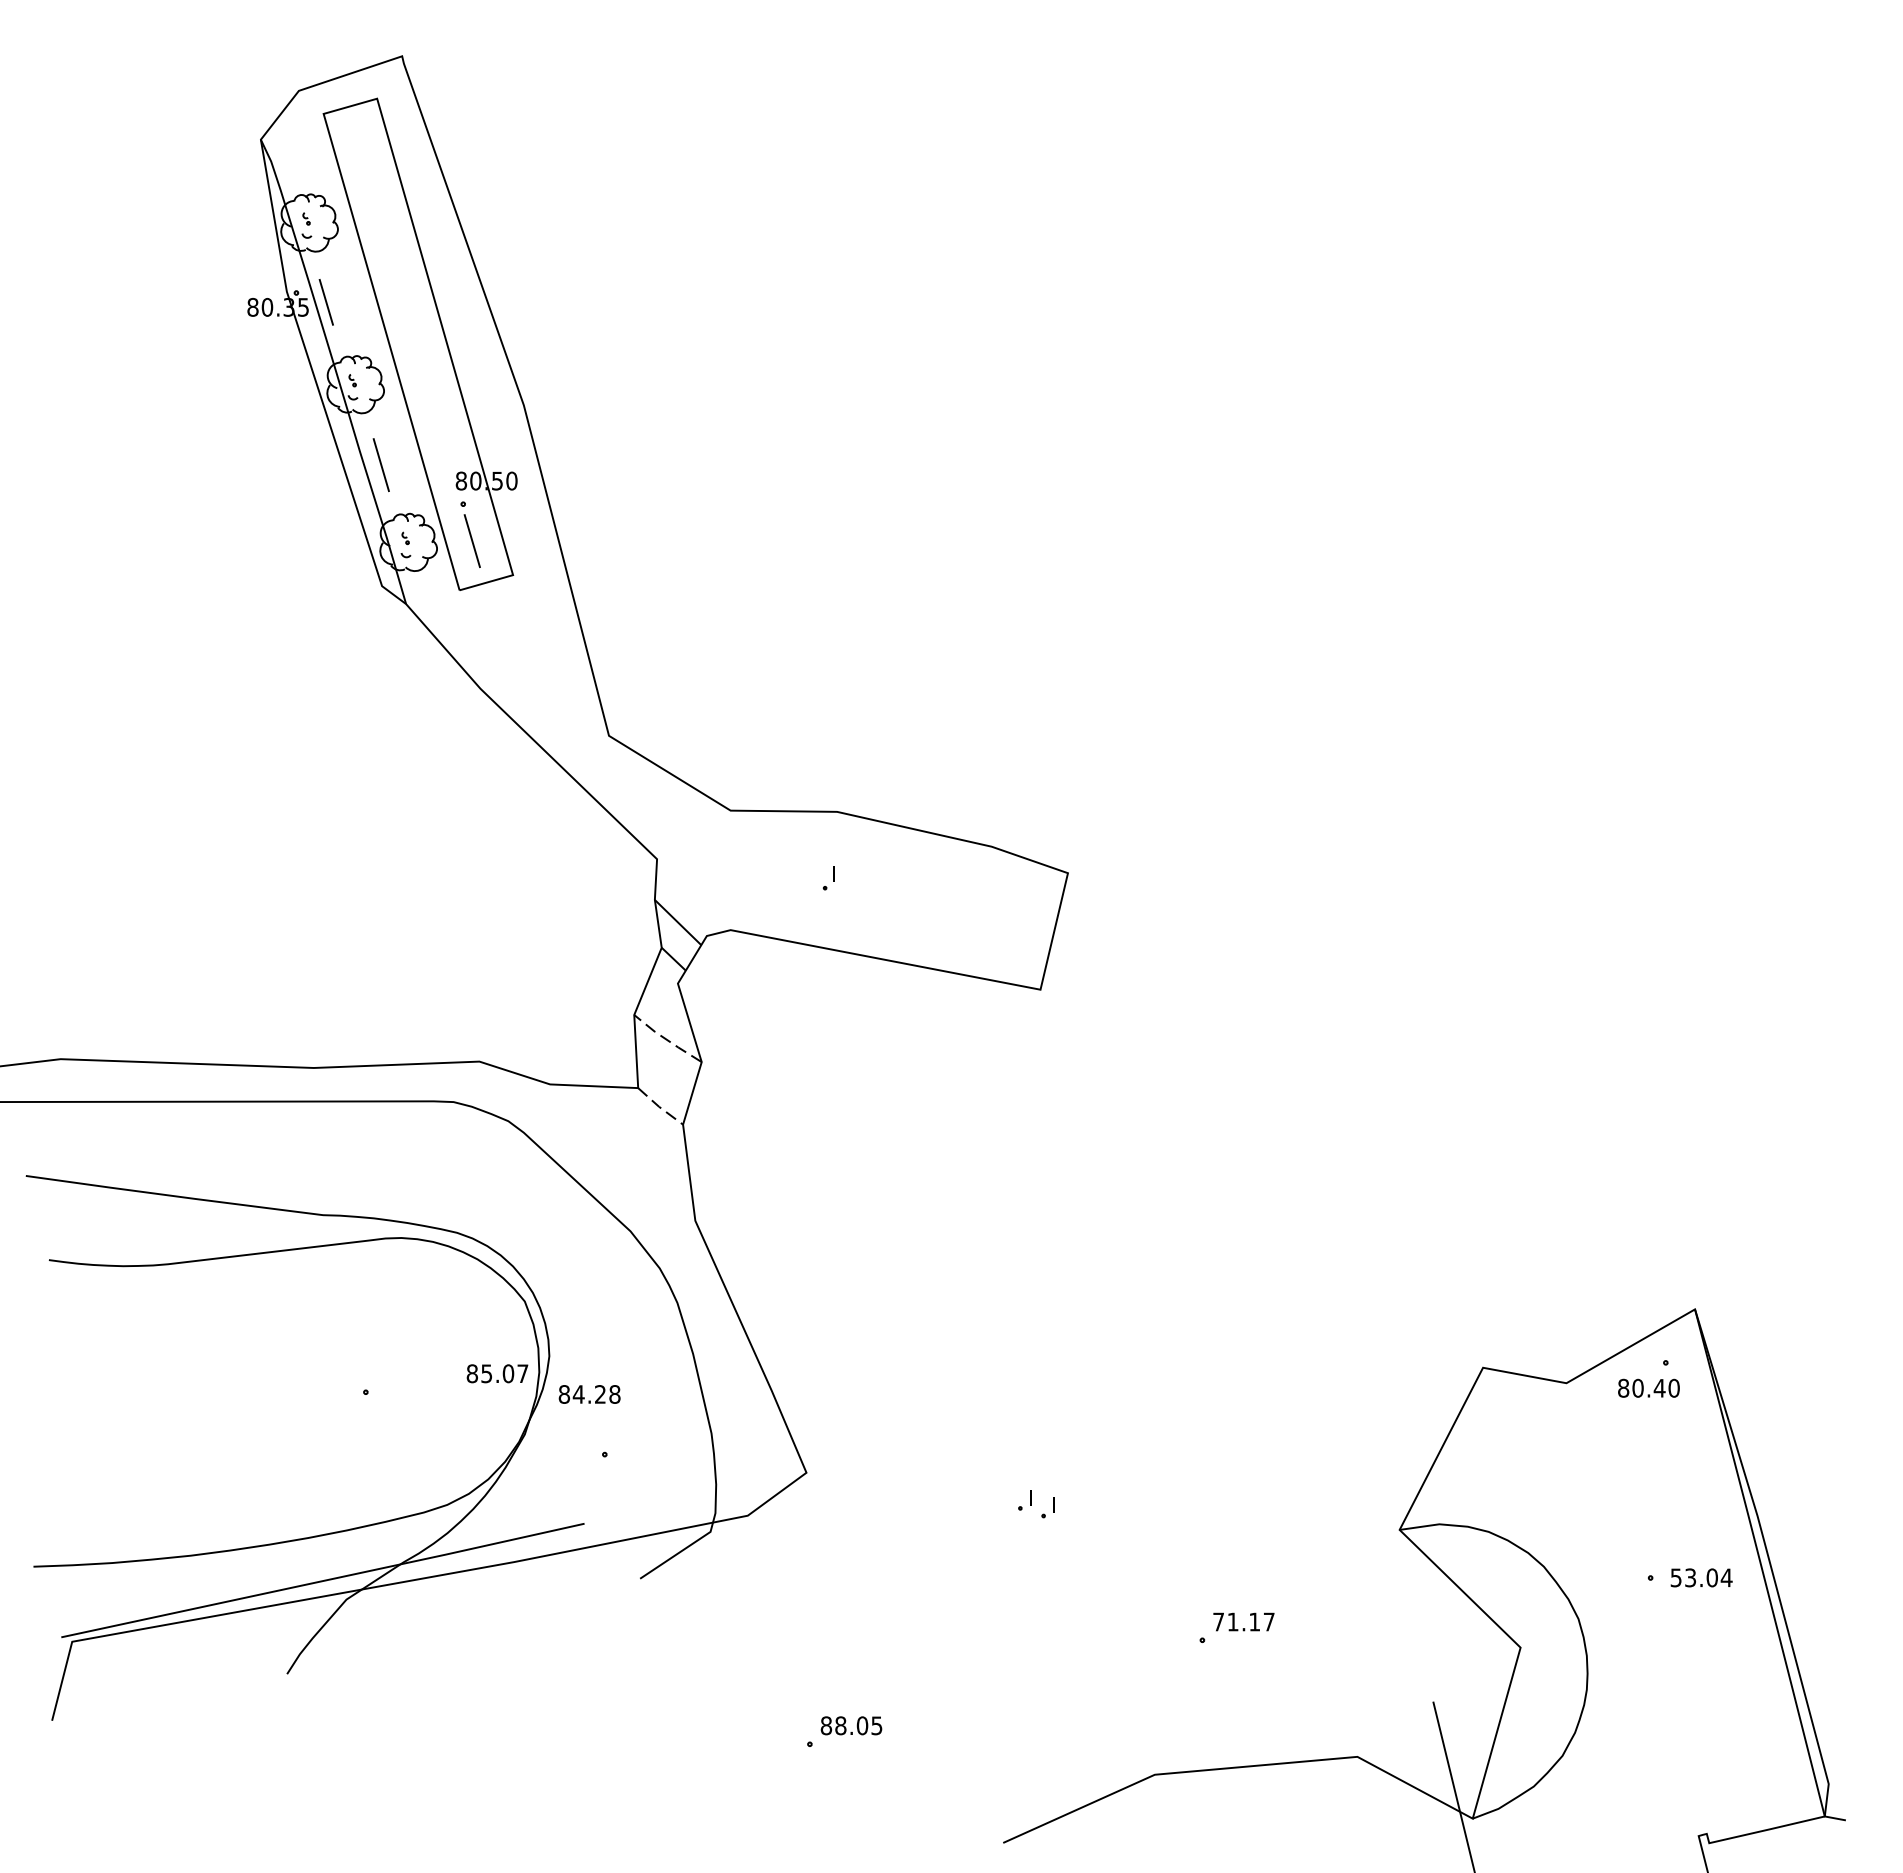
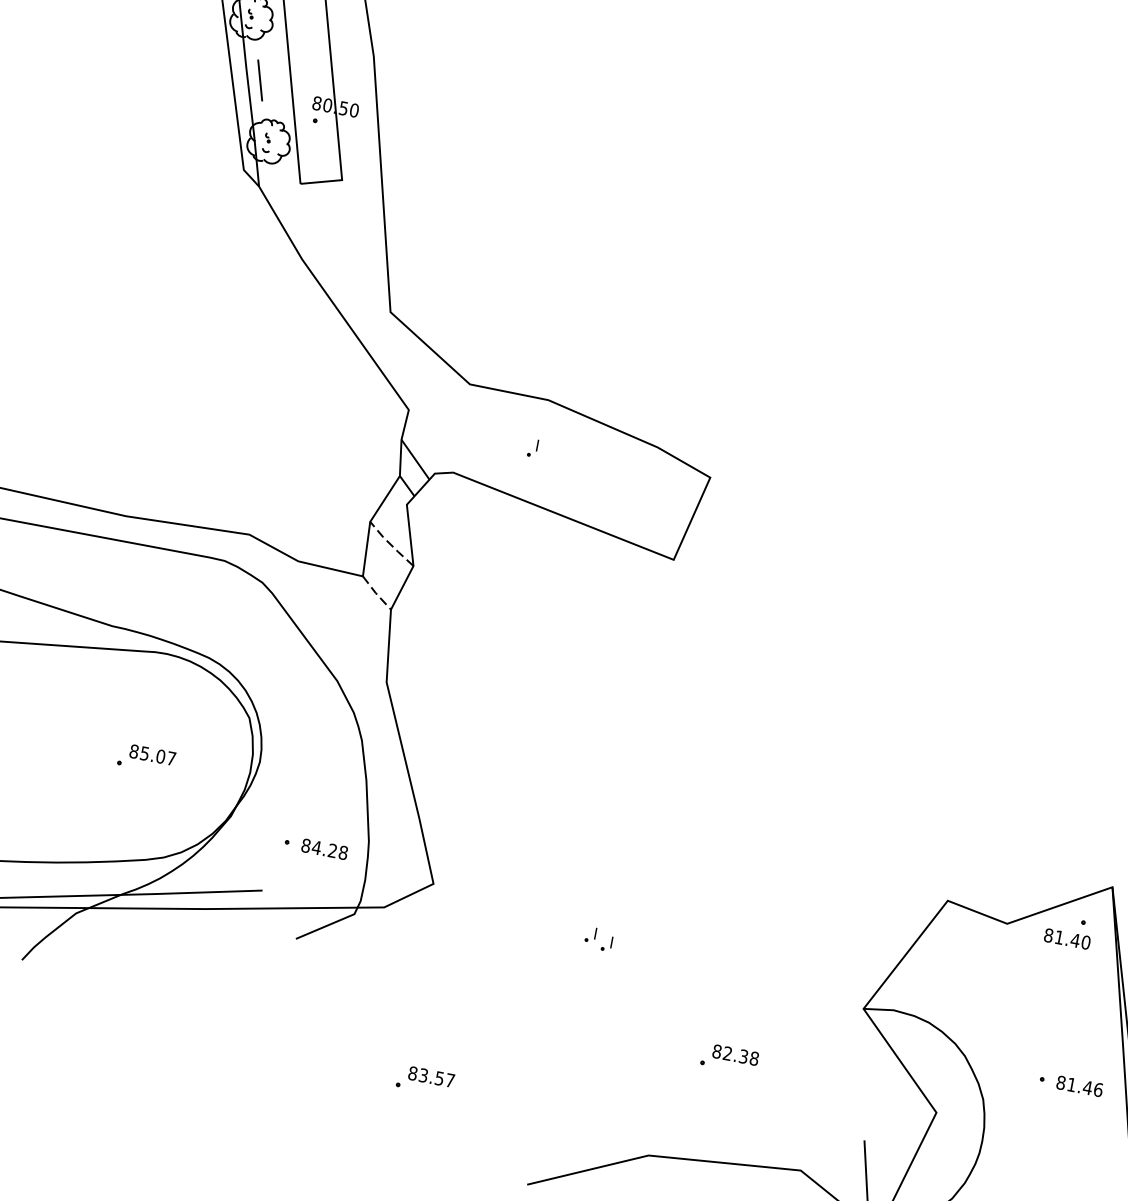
line: (471, 540) -> (316, 148), removed
text: (497, 1373) -> (152, 754), moved
text: (1637, 1387) -> (1059, 936), 80.40 -> 81.40
text: (589, 1394) -> (324, 849), moved
text: (1701, 1577) -> (1079, 1086), 53.04 -> 81.46
text: (1243, 1621) -> (735, 1054), 71.17 -> 82.38
text: (858, 1725) -> (436, 1077), 88.05 -> 83.57

